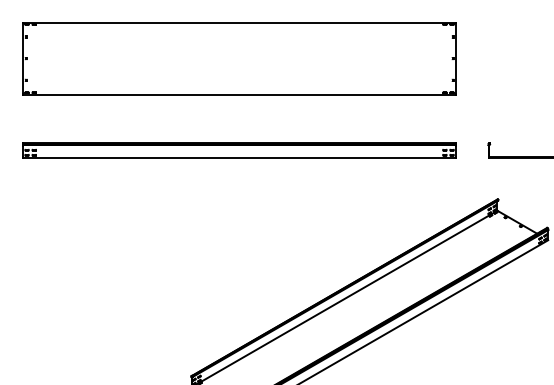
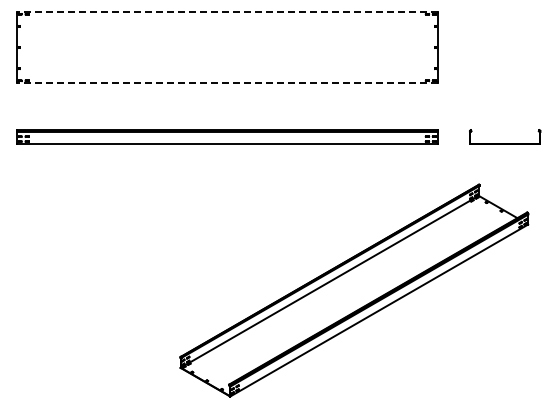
line: (239, 22) -> (227, 12), solid -> dashed
line: (239, 94) -> (227, 82), solid -> dashed

